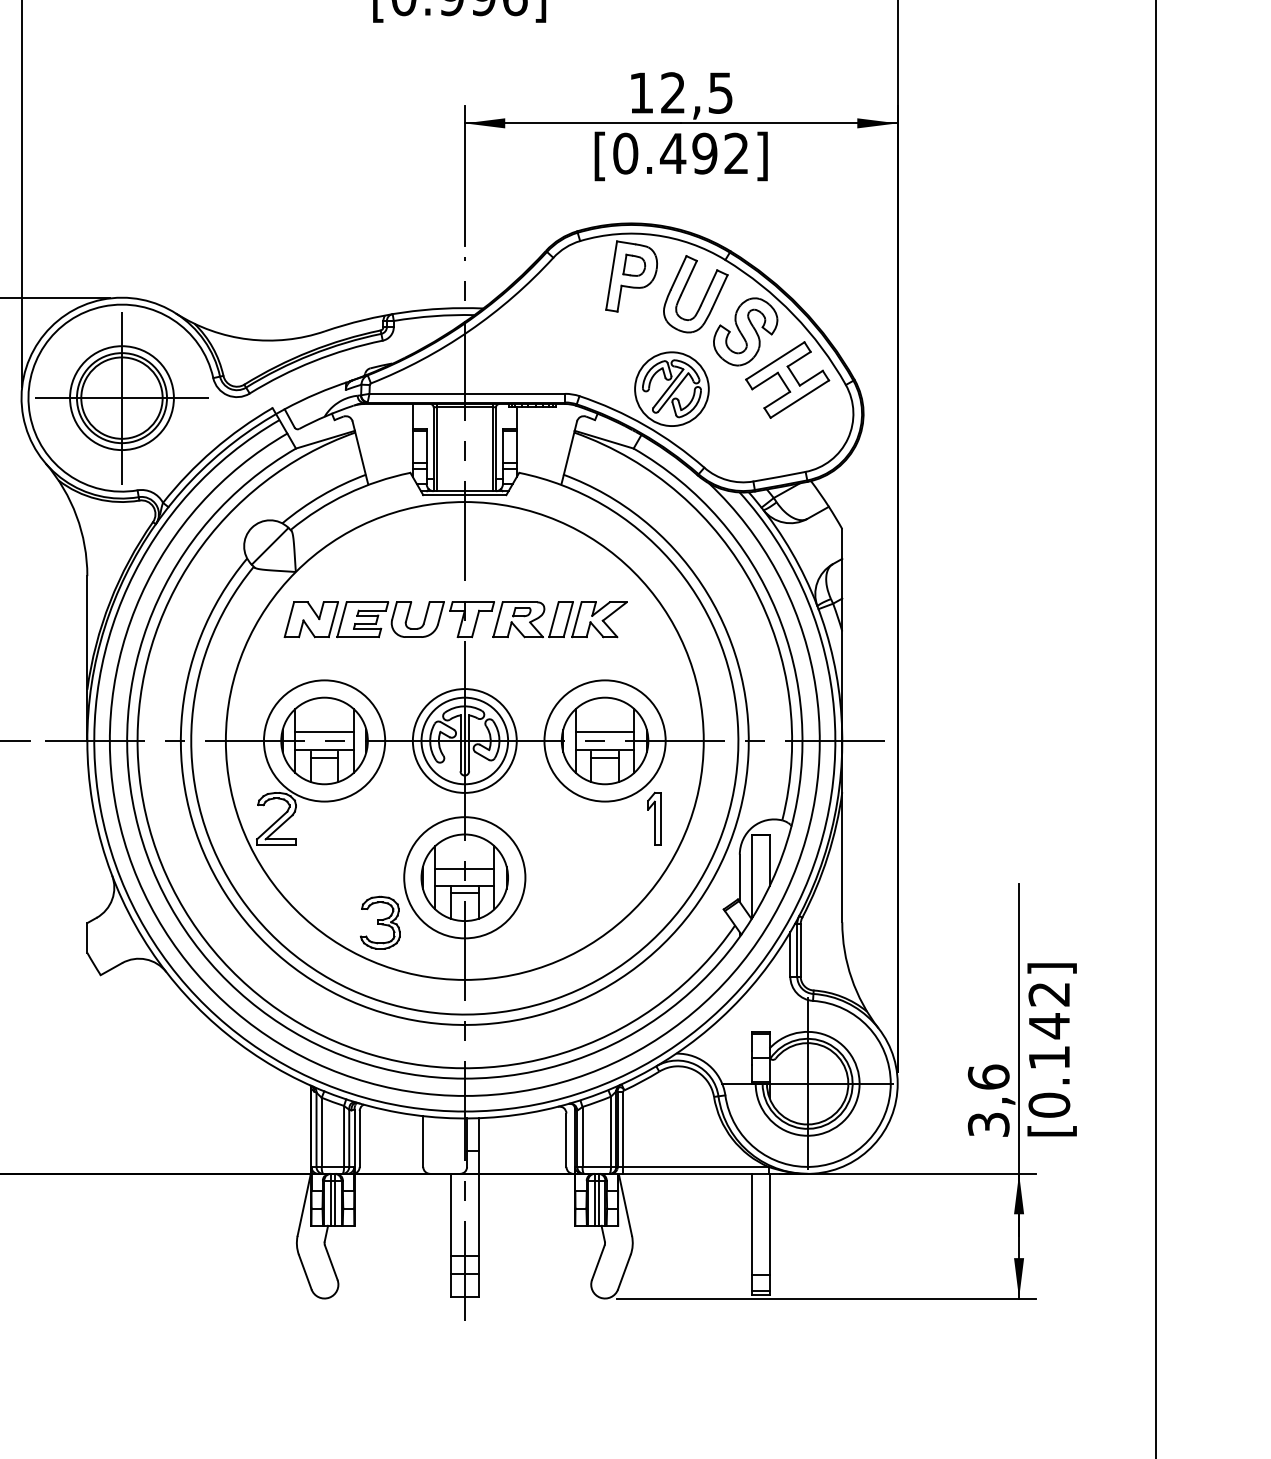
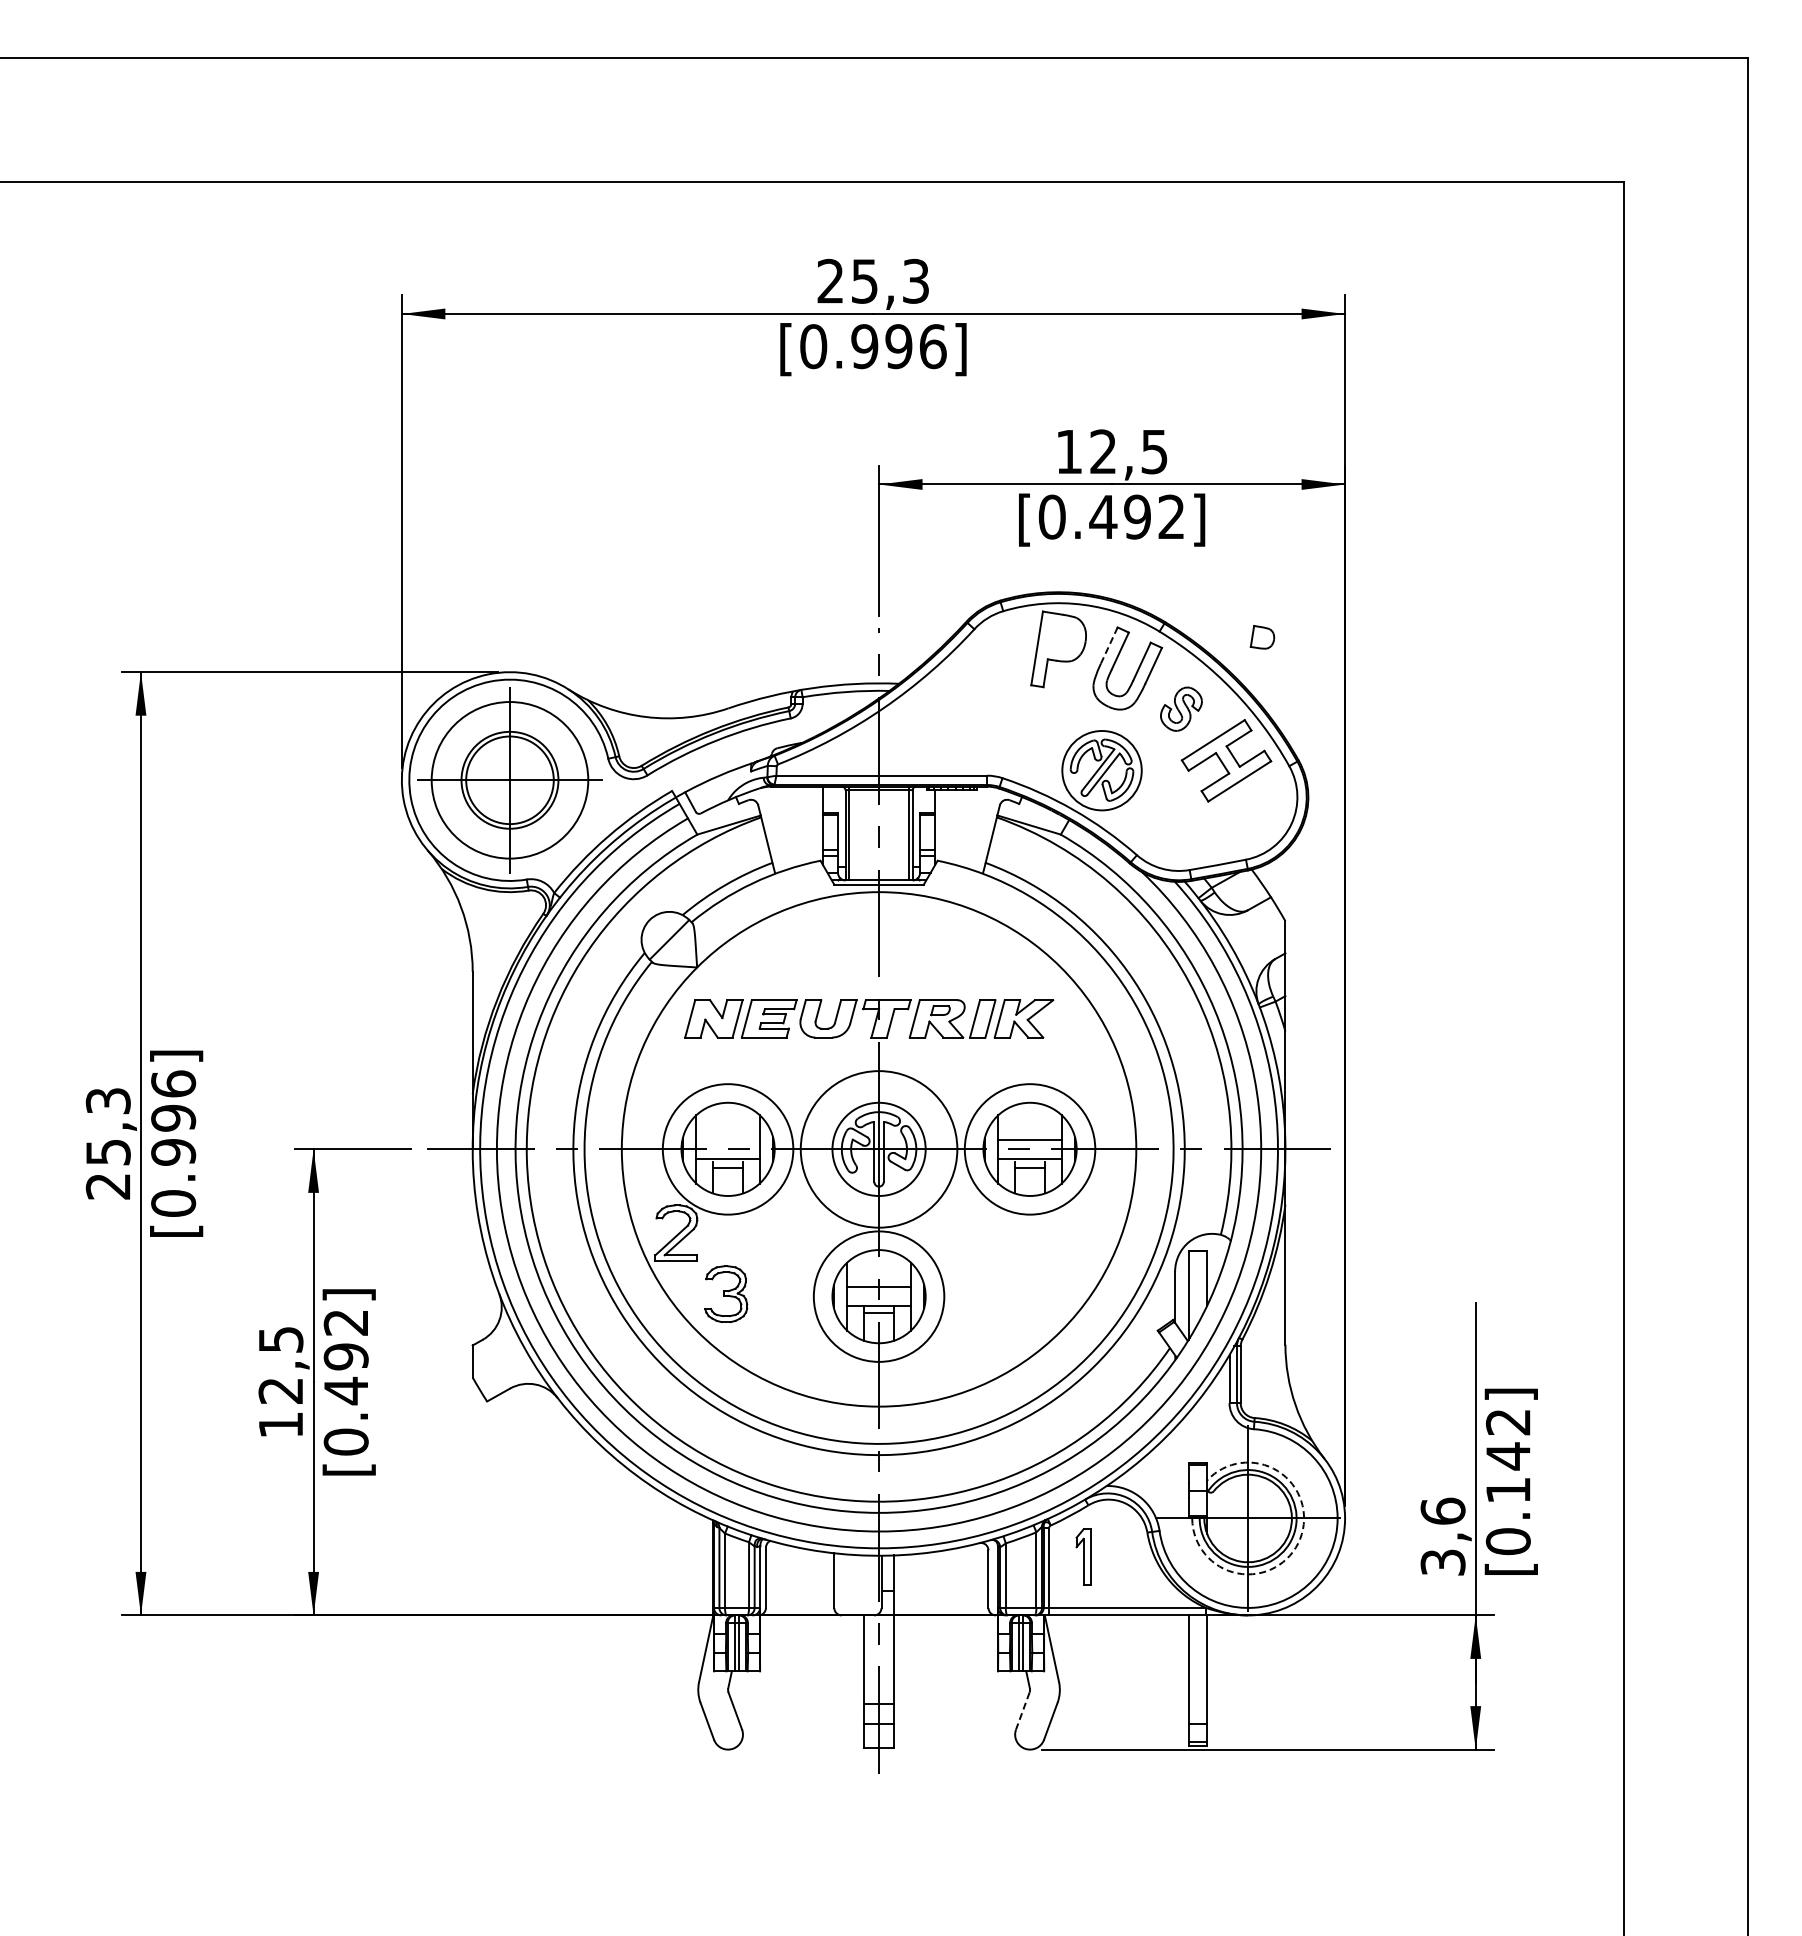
part: (634, 265) -> (1262, 637), moved
line: (678, 272) -> (1109, 645), solid -> dashed
part: (745, 332) -> (1181, 709), size x0.6
circle: (121, 398) -> (509, 780), size x1.4
line: (324, 732) -> (727, 1140), removed
circle: (464, 741) -> (878, 1149), size x1.4
part: (654, 818) -> (1083, 1556), moved
part: (380, 923) -> (726, 1294), moved
arc: (856, 1102) -> (1300, 1538), solid -> dashed
line: (598, 1263) -> (1022, 1711), solid -> dashed

